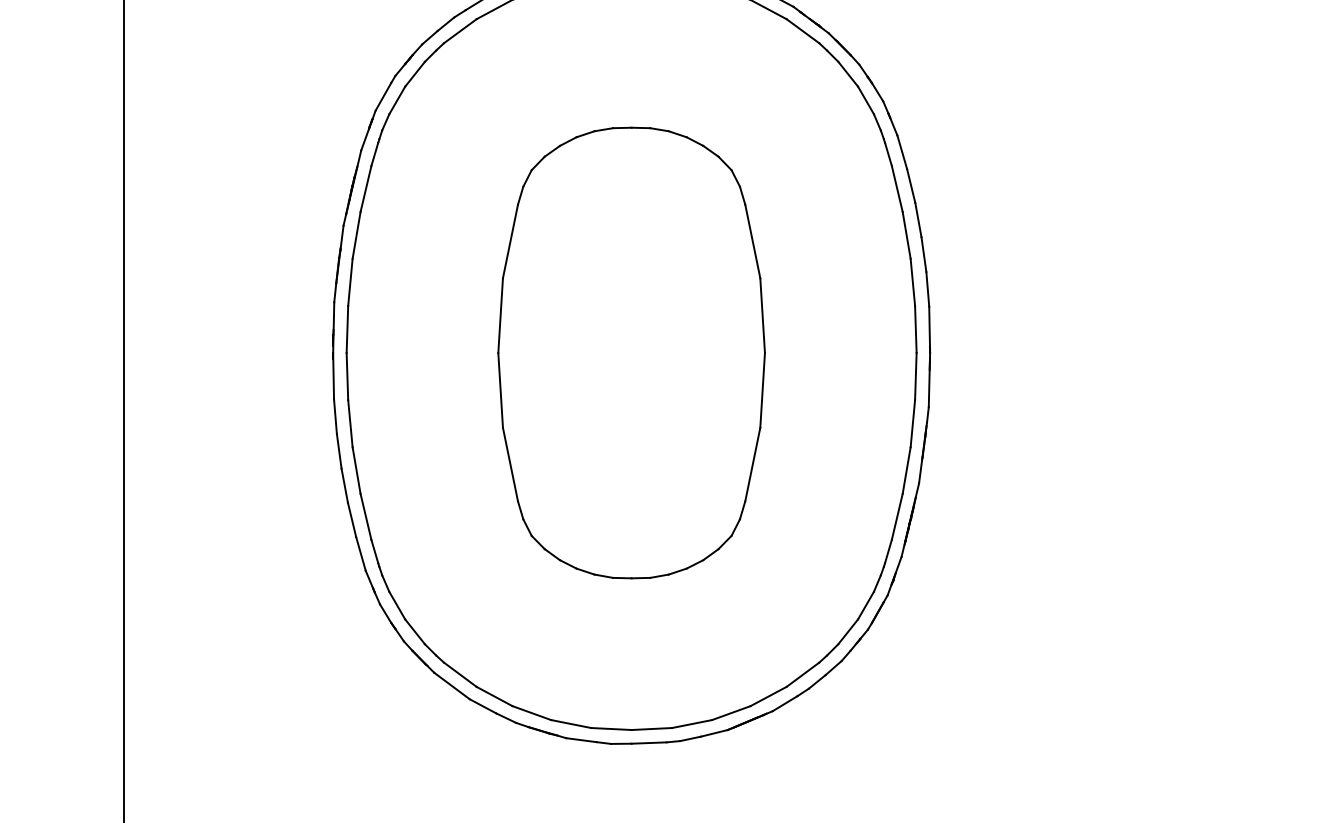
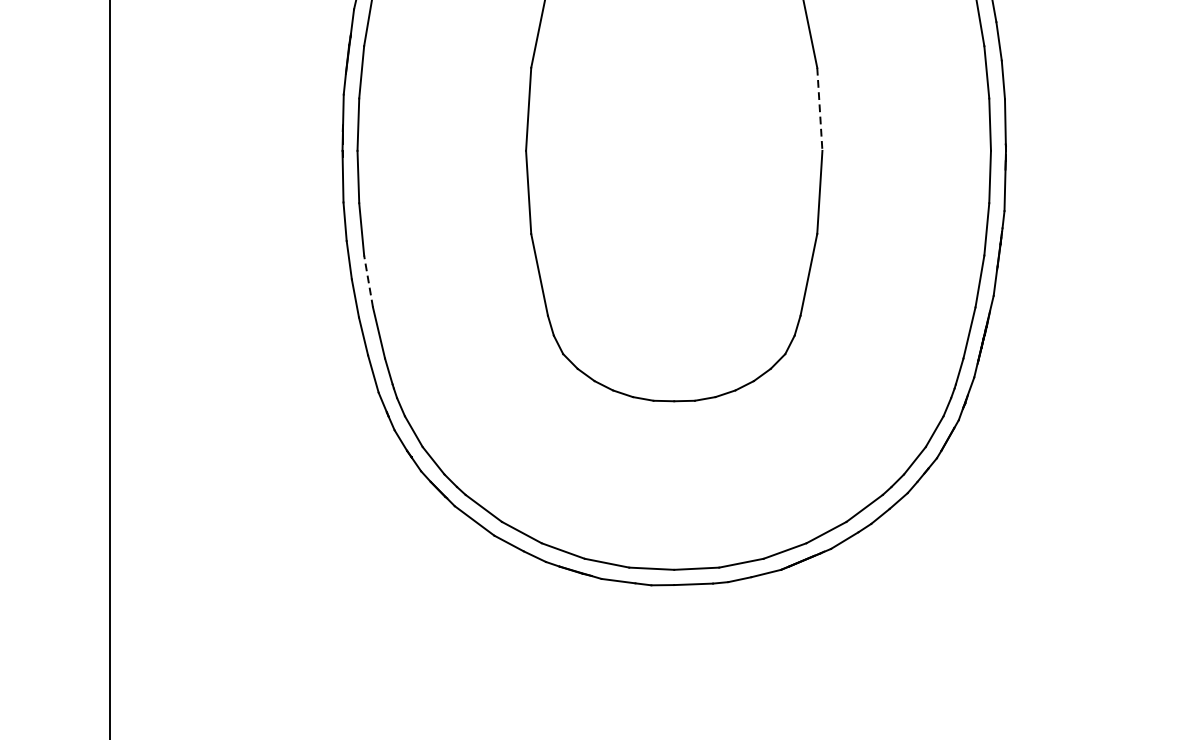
line: (762, 316) -> (819, 110), solid -> dashed
line: (356, 470) -> (368, 281), solid -> dashed

